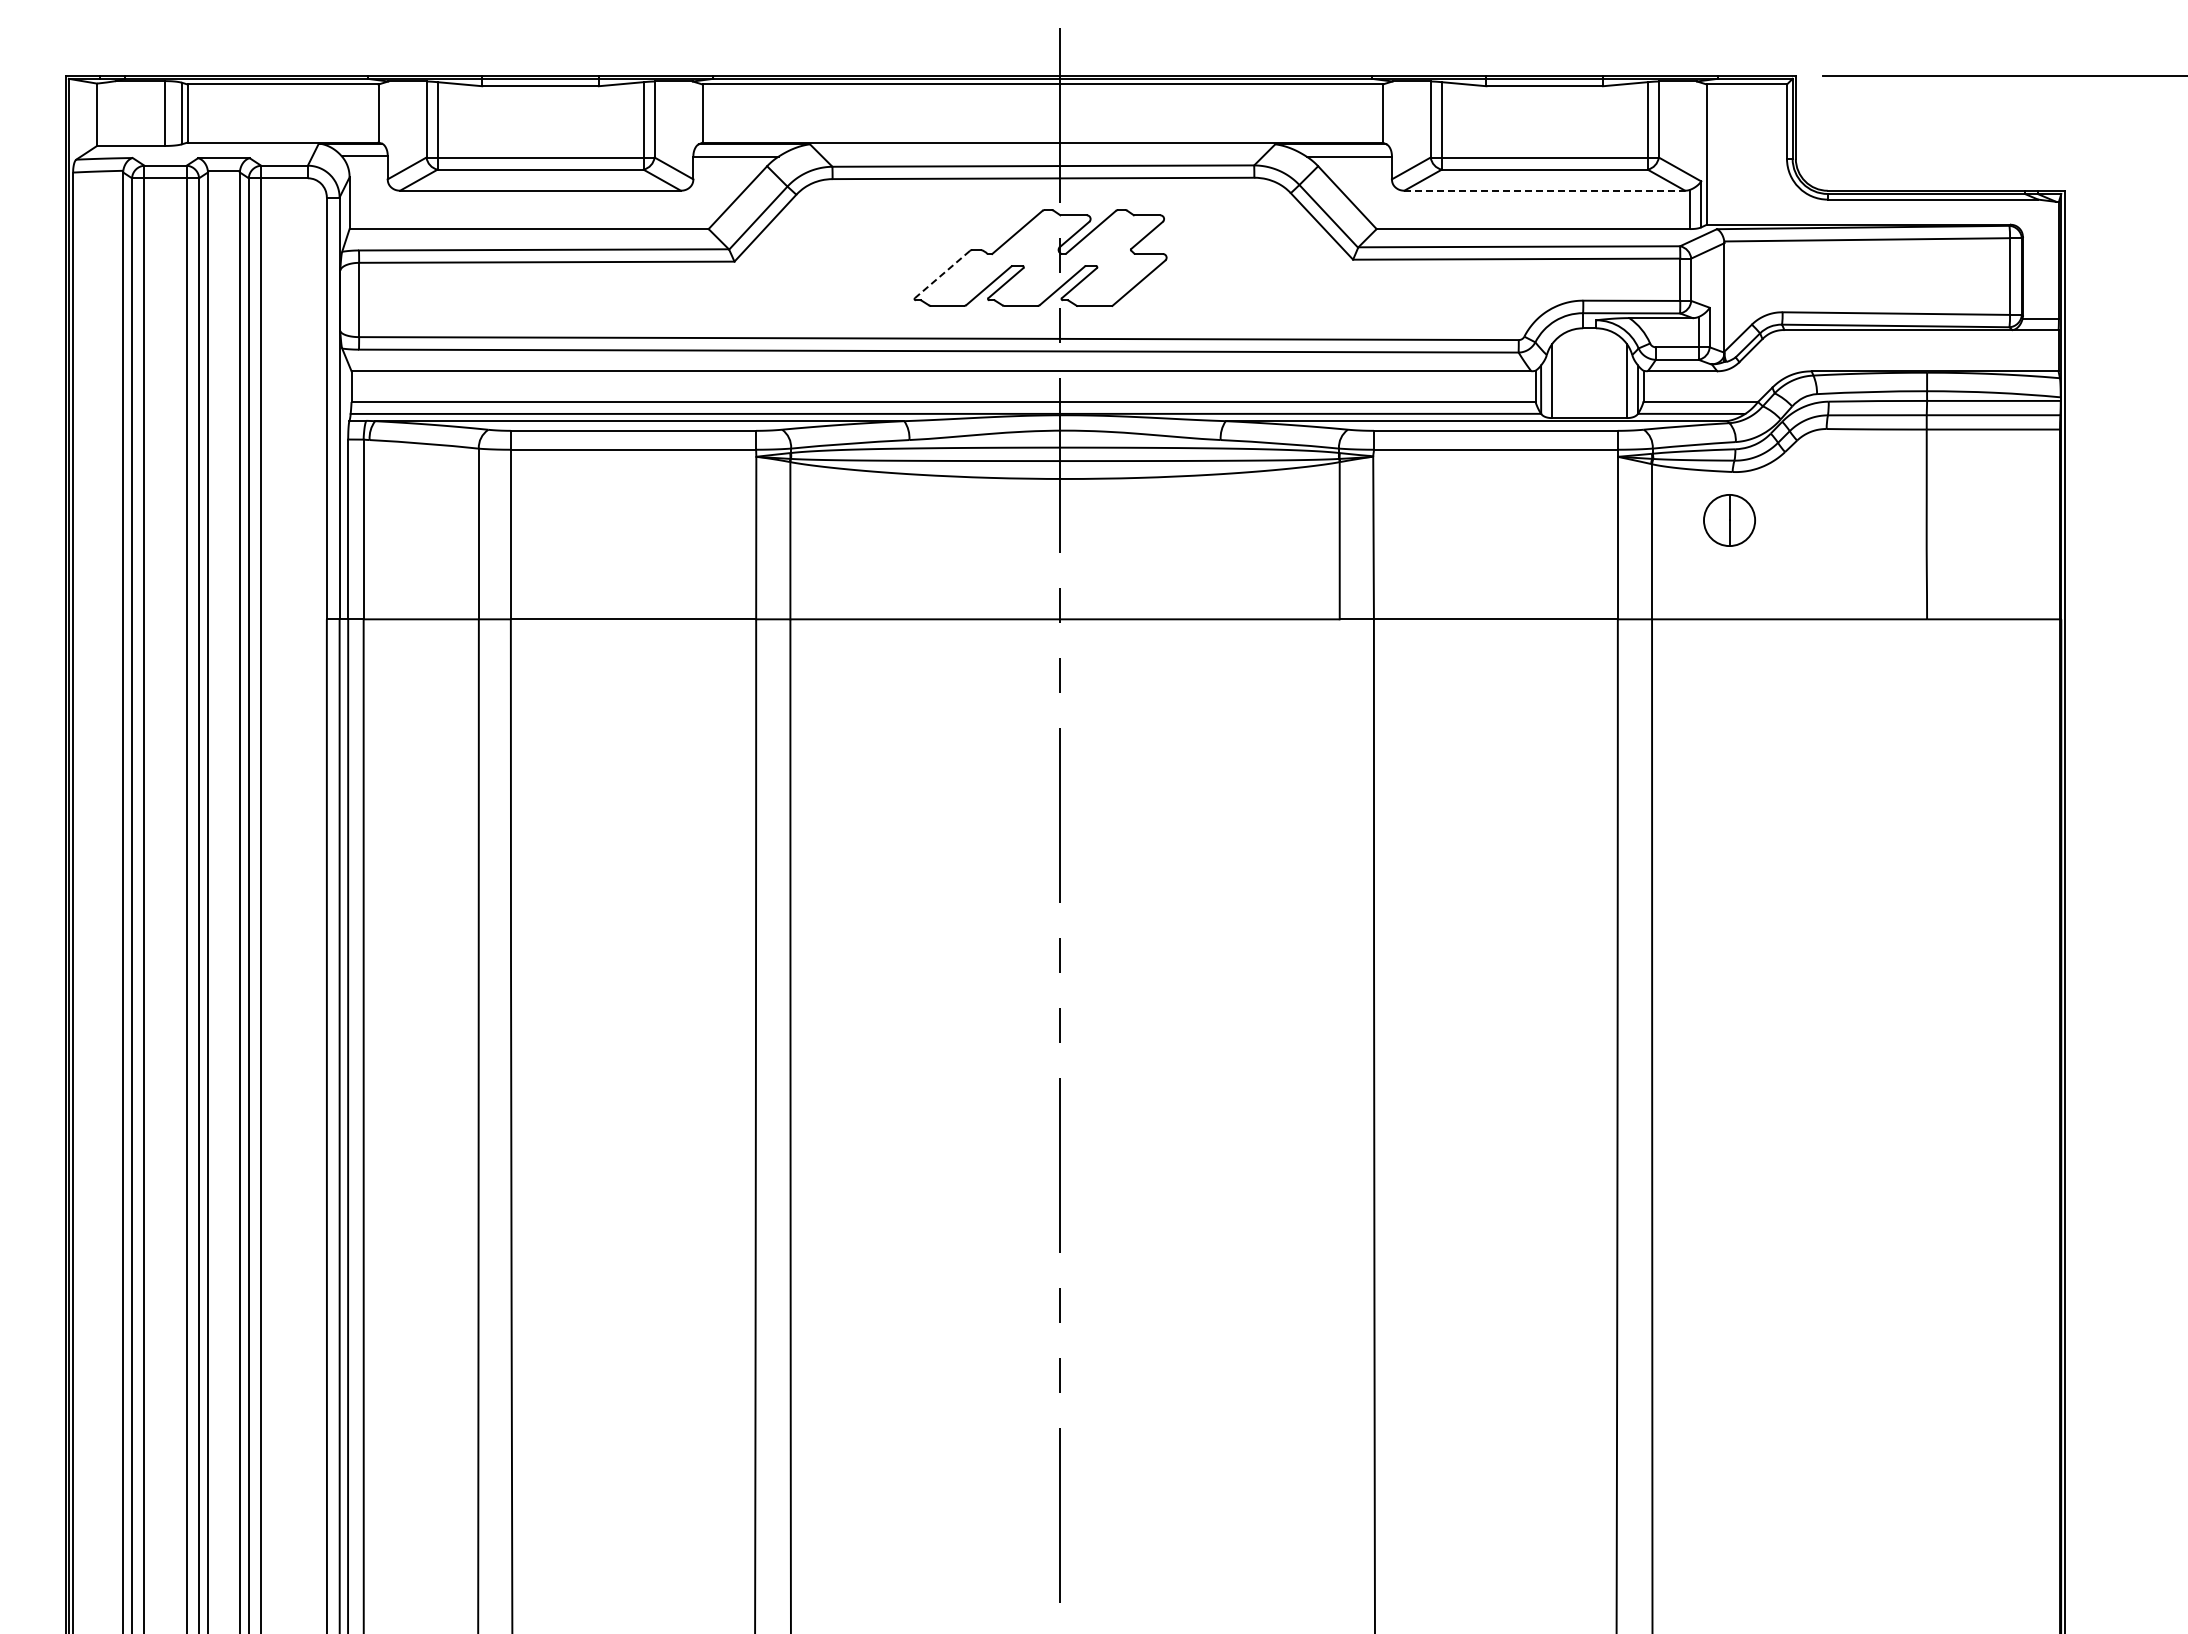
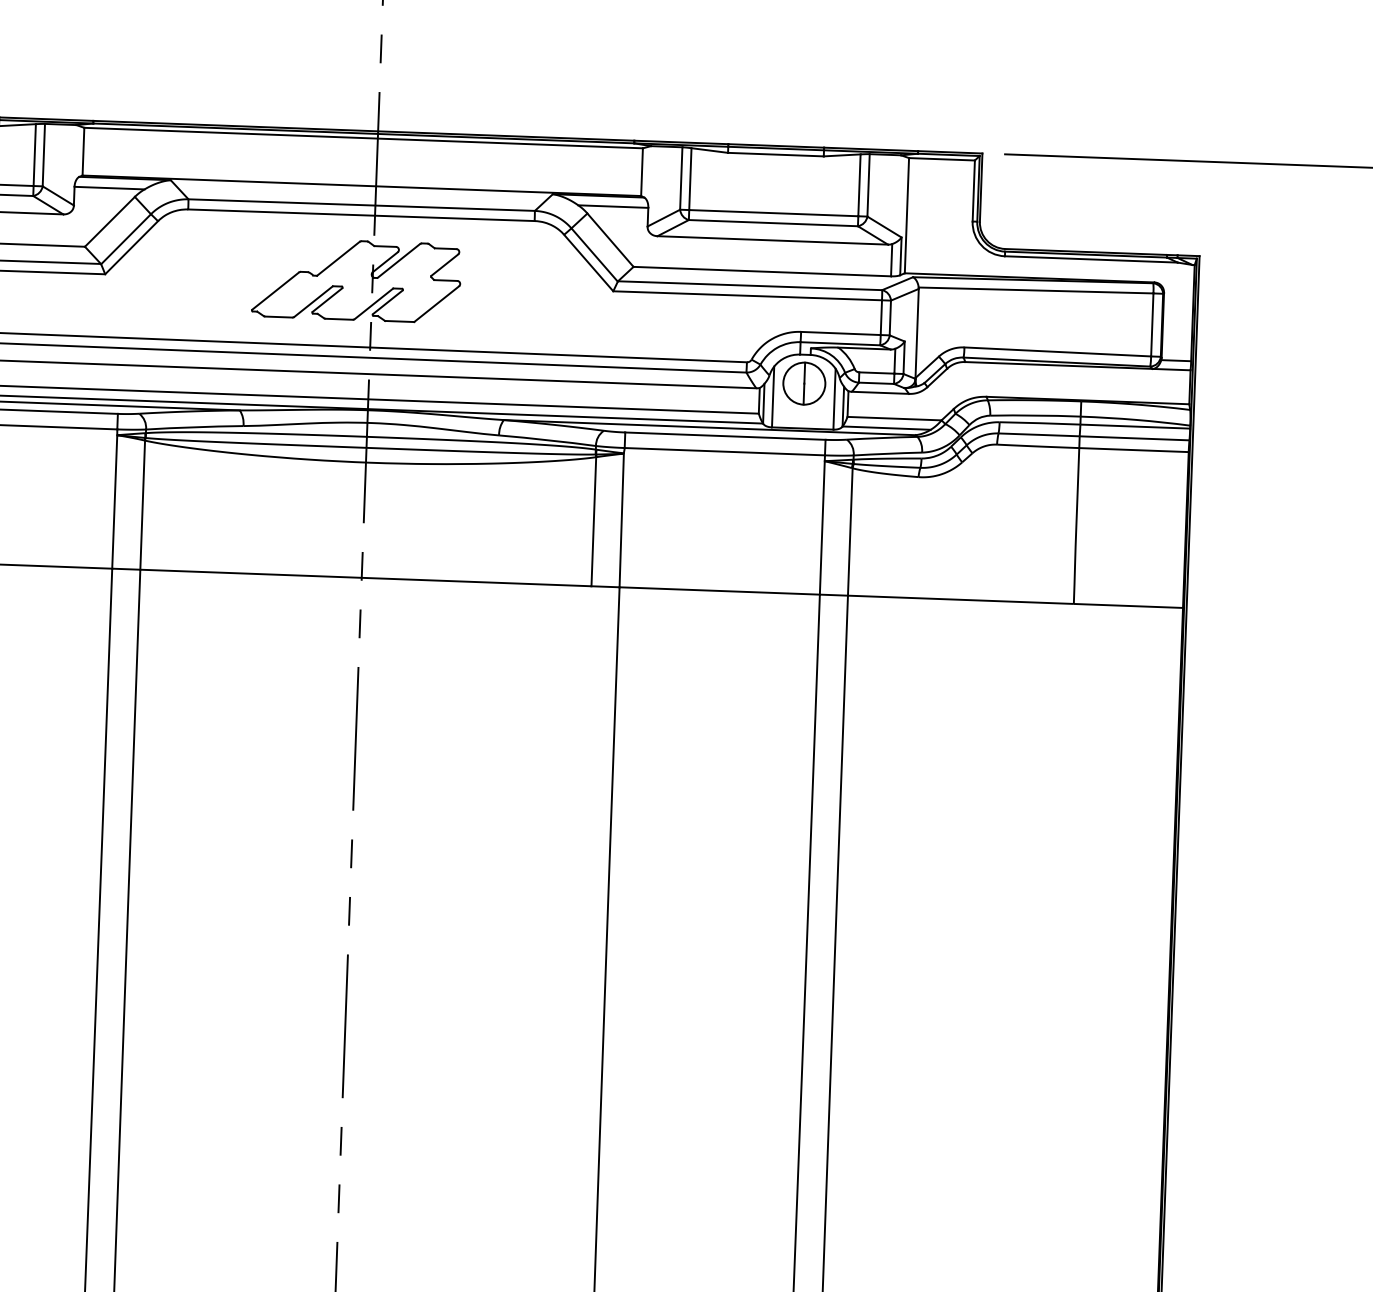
line: (1545, 190) -> (773, 240), dashed -> solid
line: (942, 274) -> (275, 291), dashed -> solid
part: (1729, 520) -> (804, 383), moved

